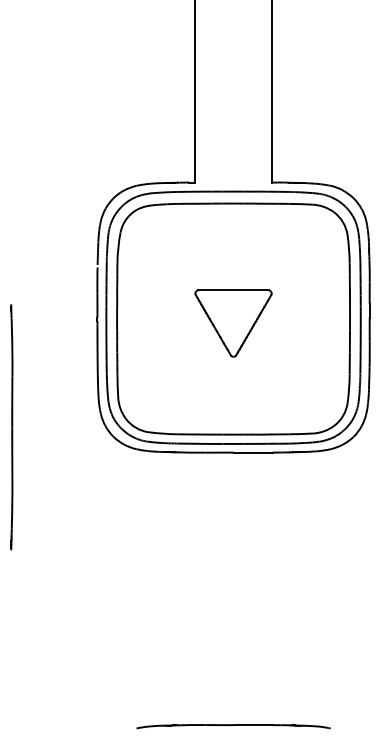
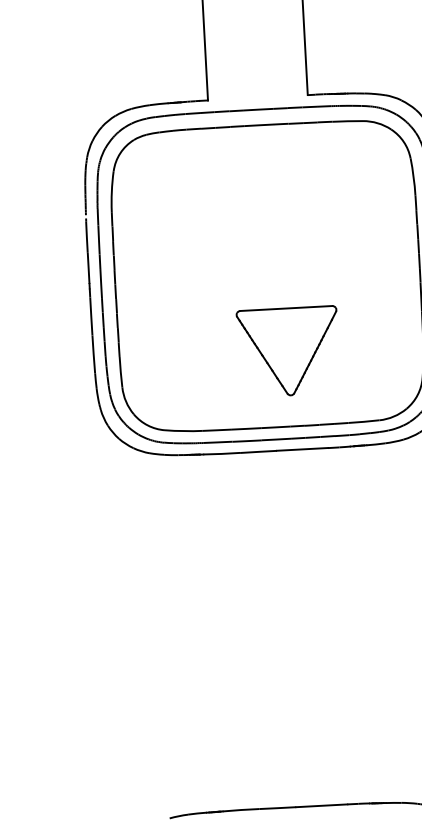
part: (233, 323) -> (288, 351), moved

